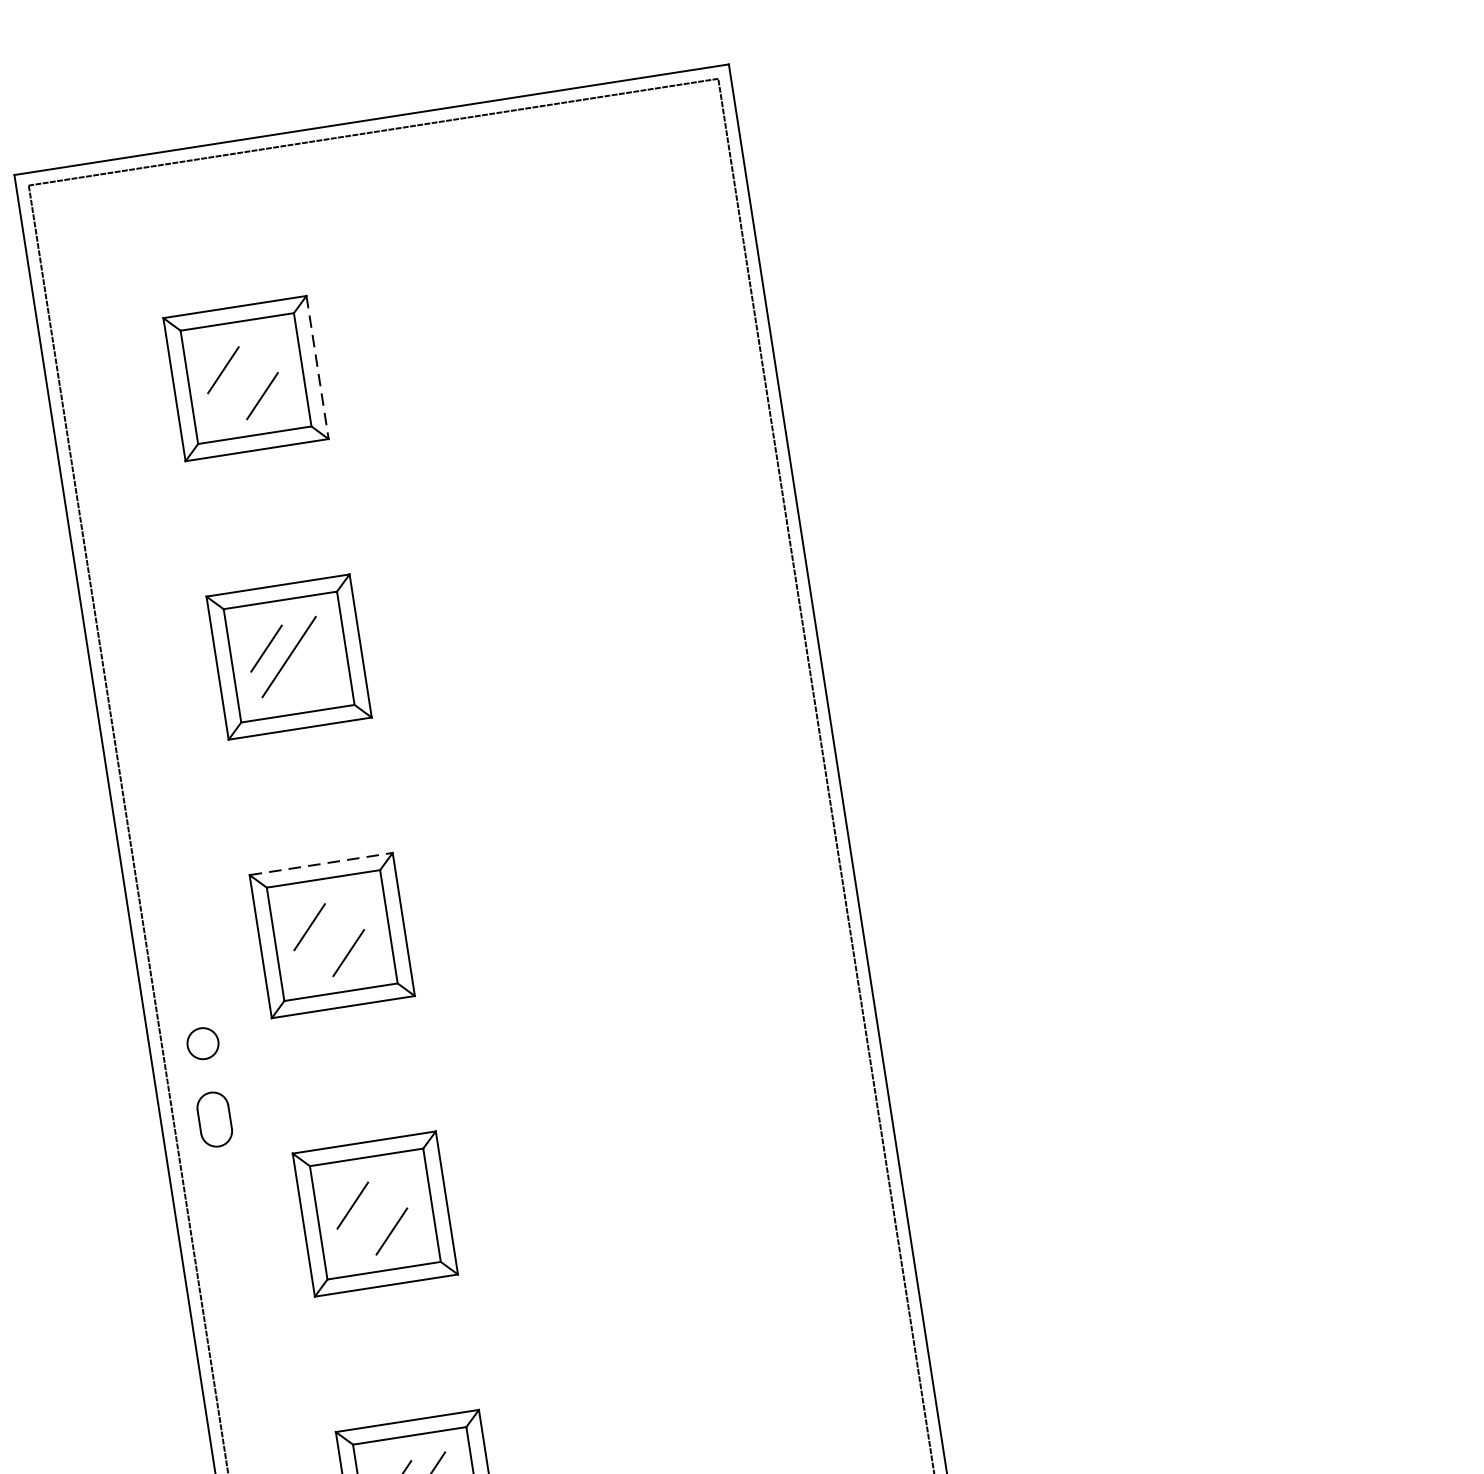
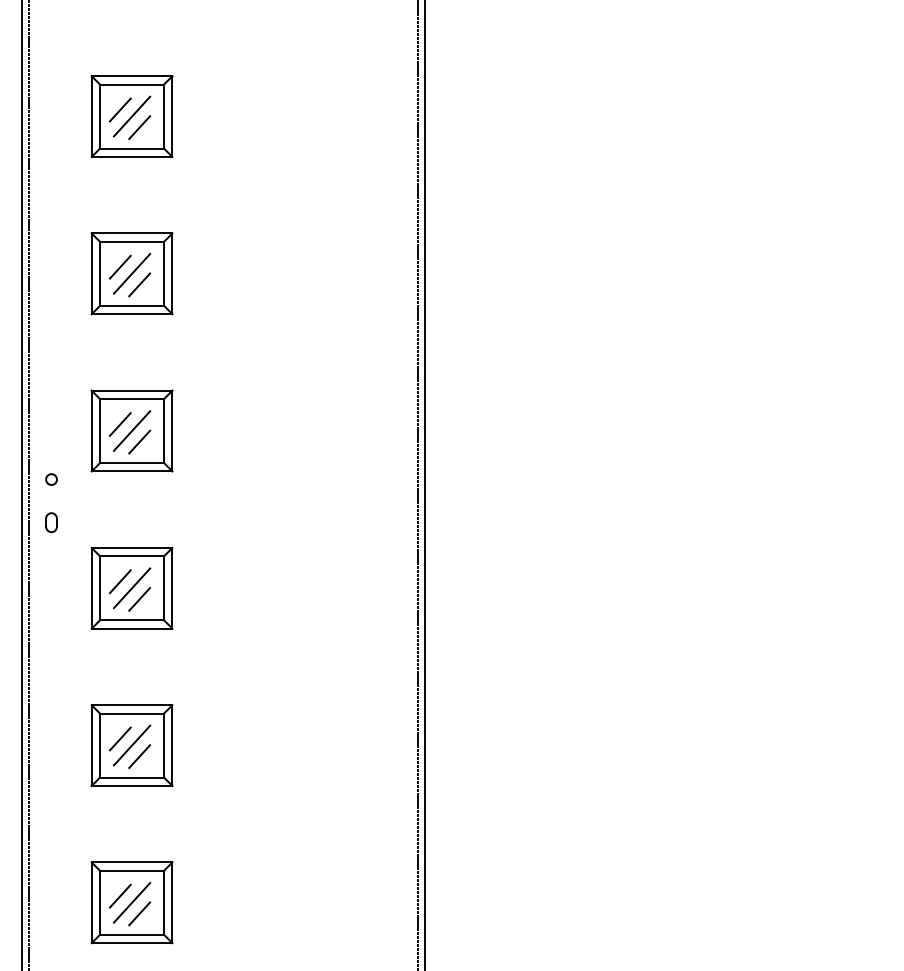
line: (317, 369) -> (172, 117), dashed -> solid
line: (245, 378) -> (131, 116), added
line: (305, 673) -> (139, 284), added
line: (321, 863) -> (132, 390), dashed -> solid
line: (331, 934) -> (131, 430), added
circle: (202, 1043) -> (51, 479), size x0.62
part: (214, 1119) -> (51, 522), size x0.62
line: (374, 1214) -> (131, 588), added

